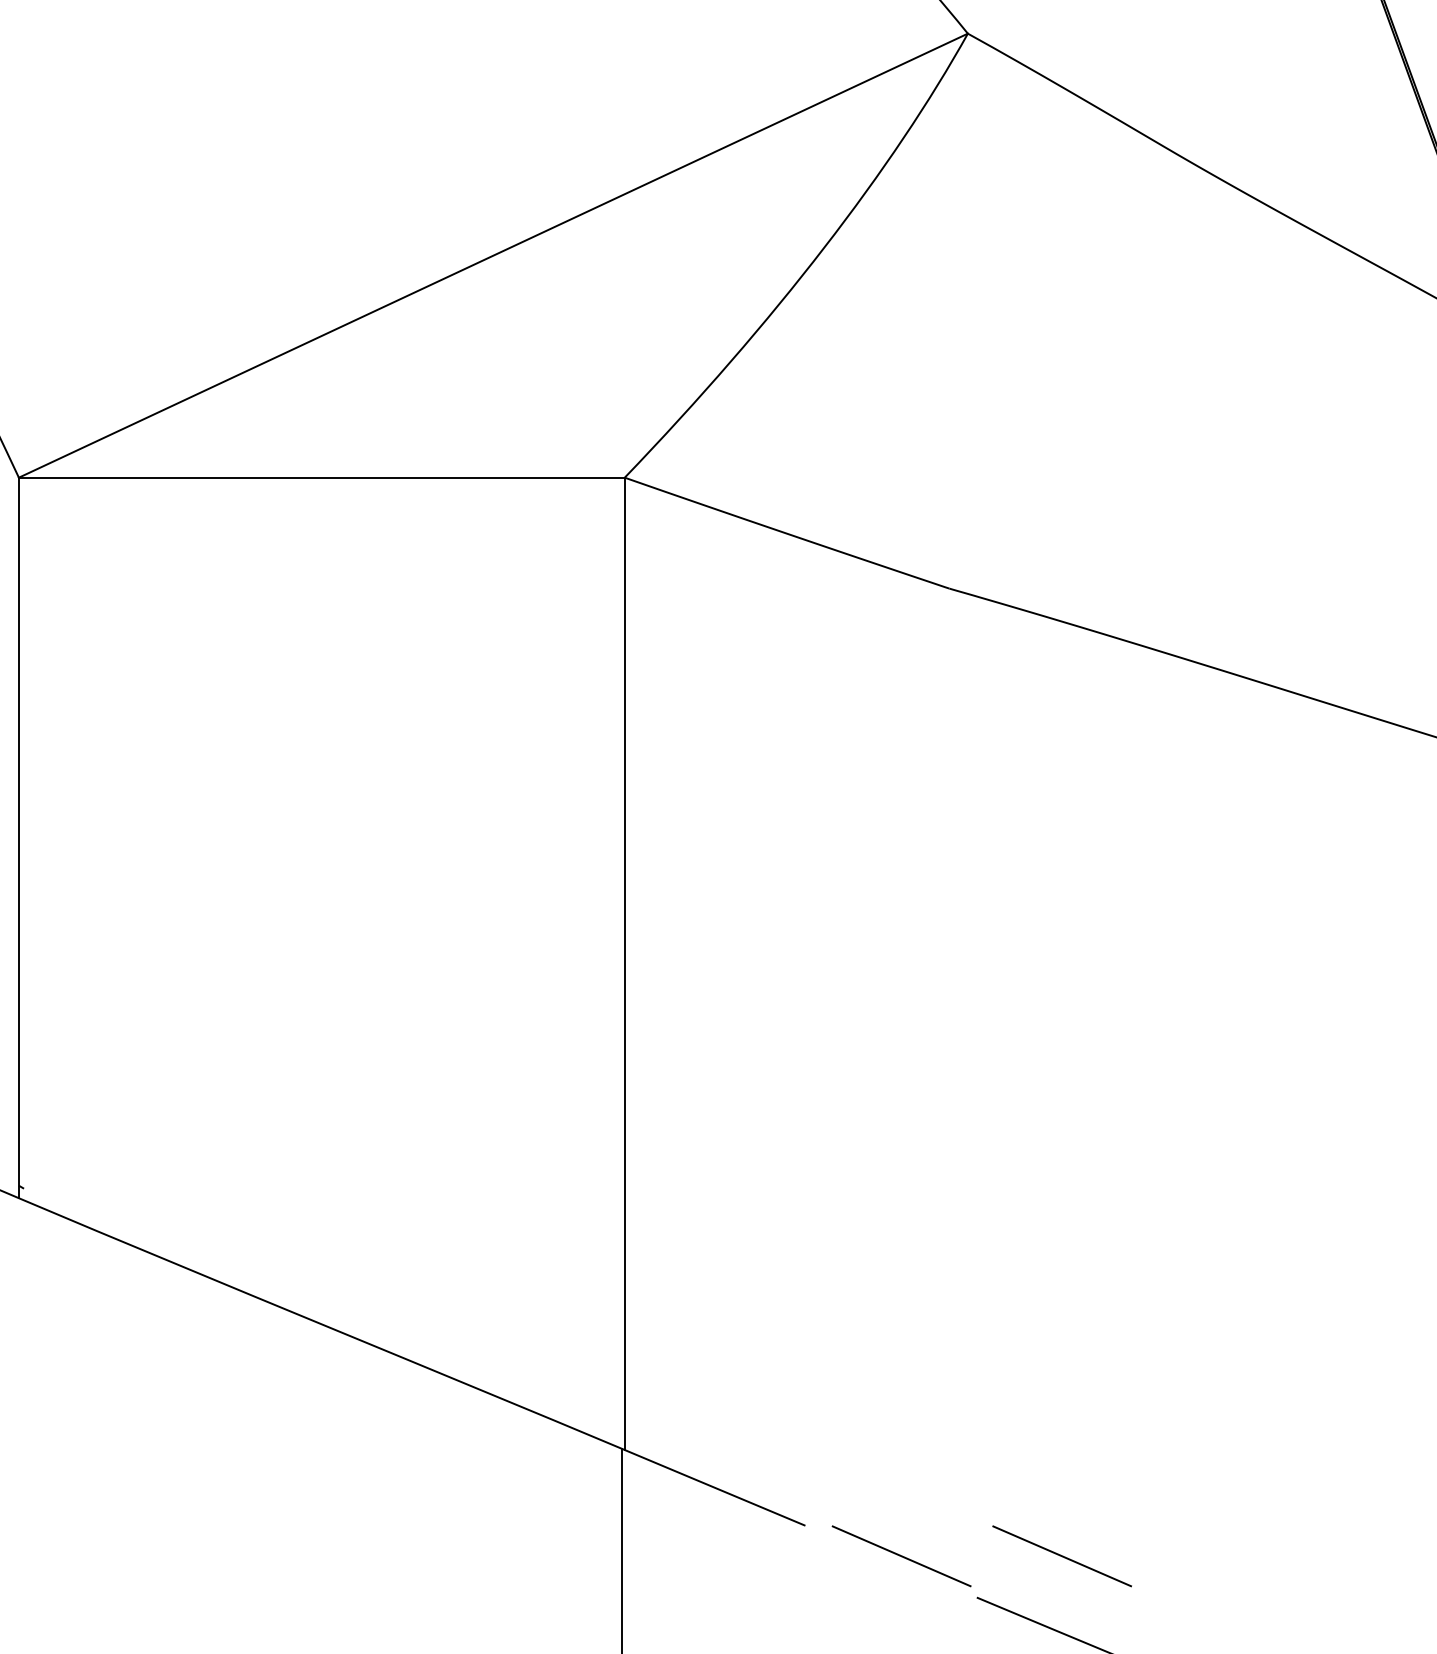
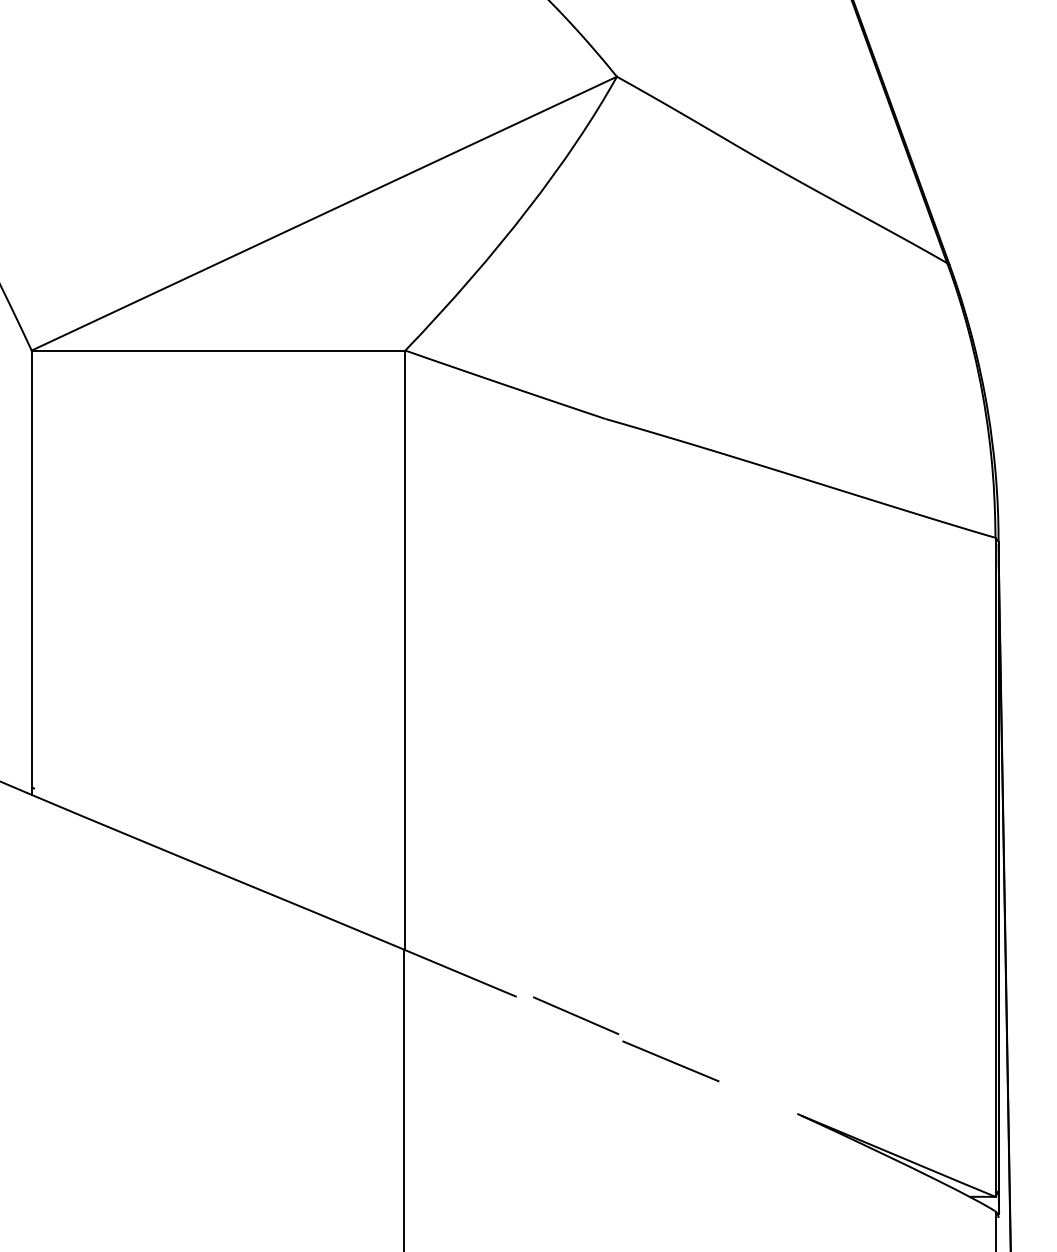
line: (1062, 1555) -> (675, 1015), removed

